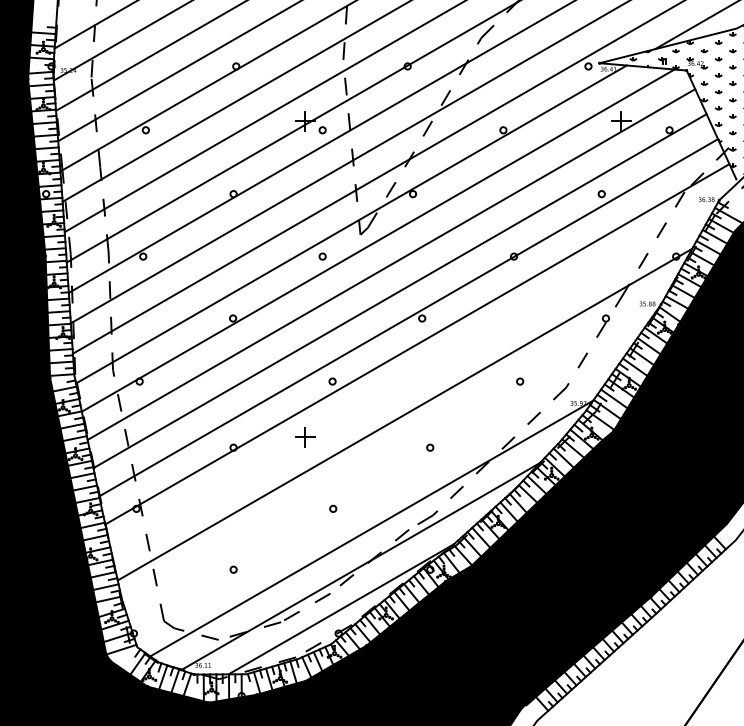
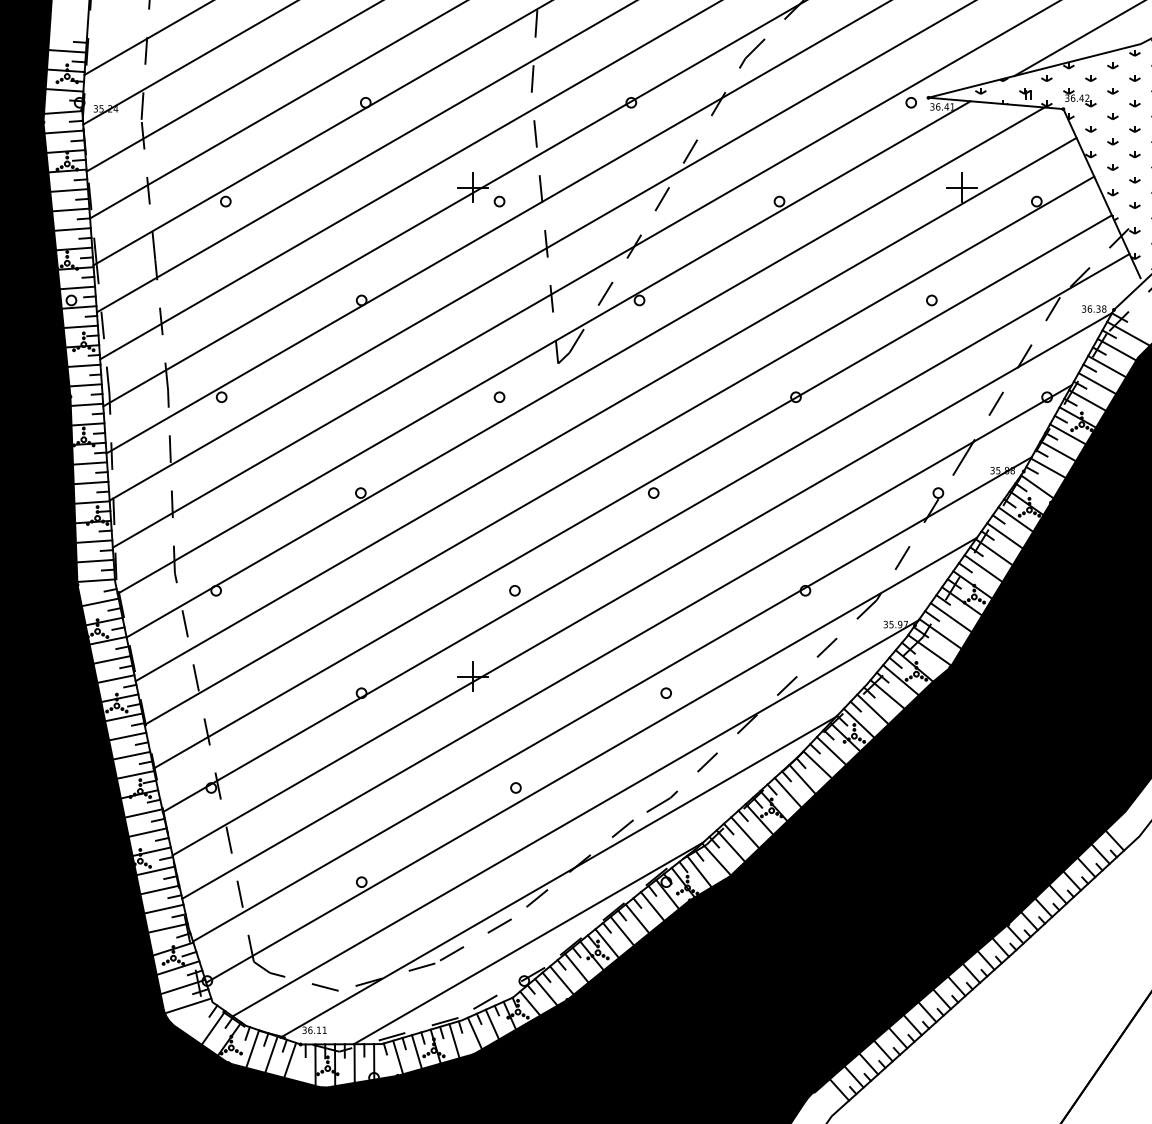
line: (414, 377) -> (641, 584), added
line: (395, 451) -> (612, 699), added
line: (381, 490) -> (590, 759), added

